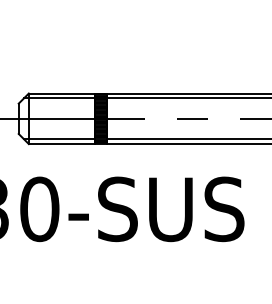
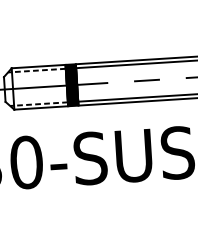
line: (58, 98) -> (36, 70), solid -> dashed
line: (58, 139) -> (38, 104), solid -> dashed

